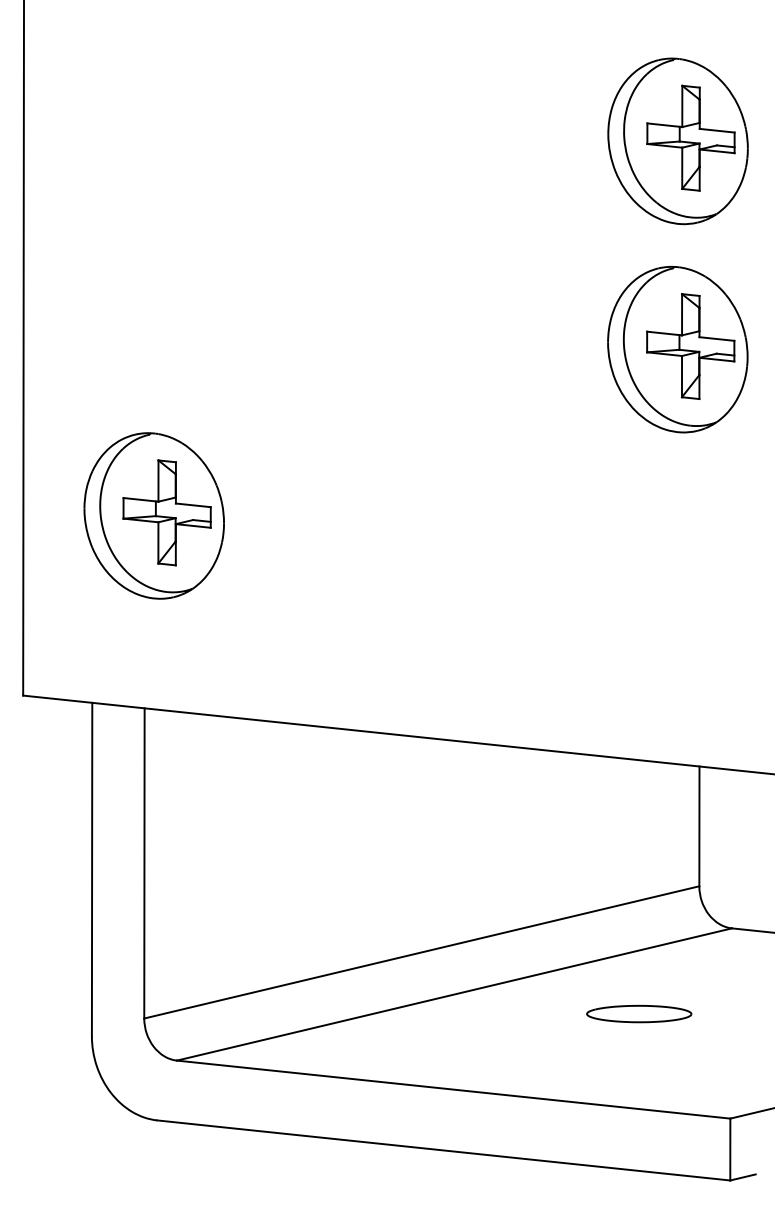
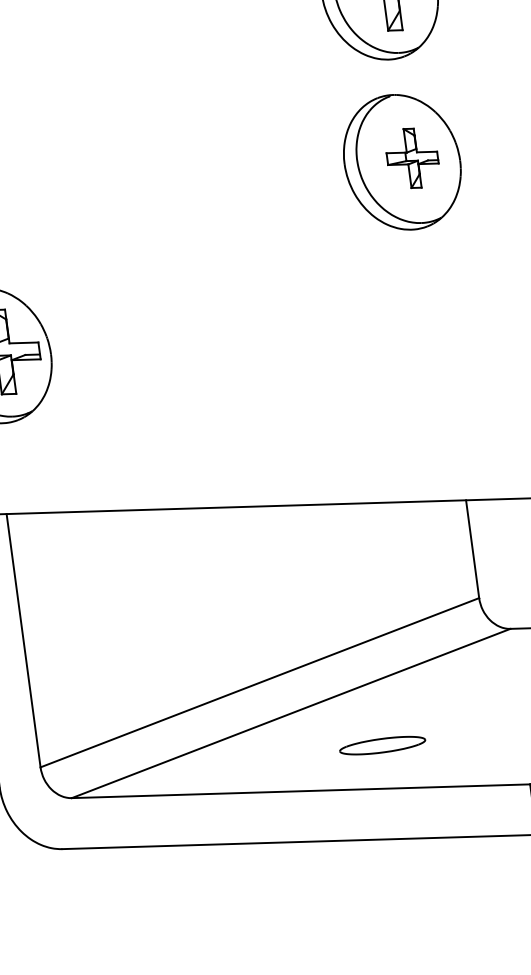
part: (690, 346) -> (412, 158), size x0.7
part: (639, 1013) -> (382, 745), moved

